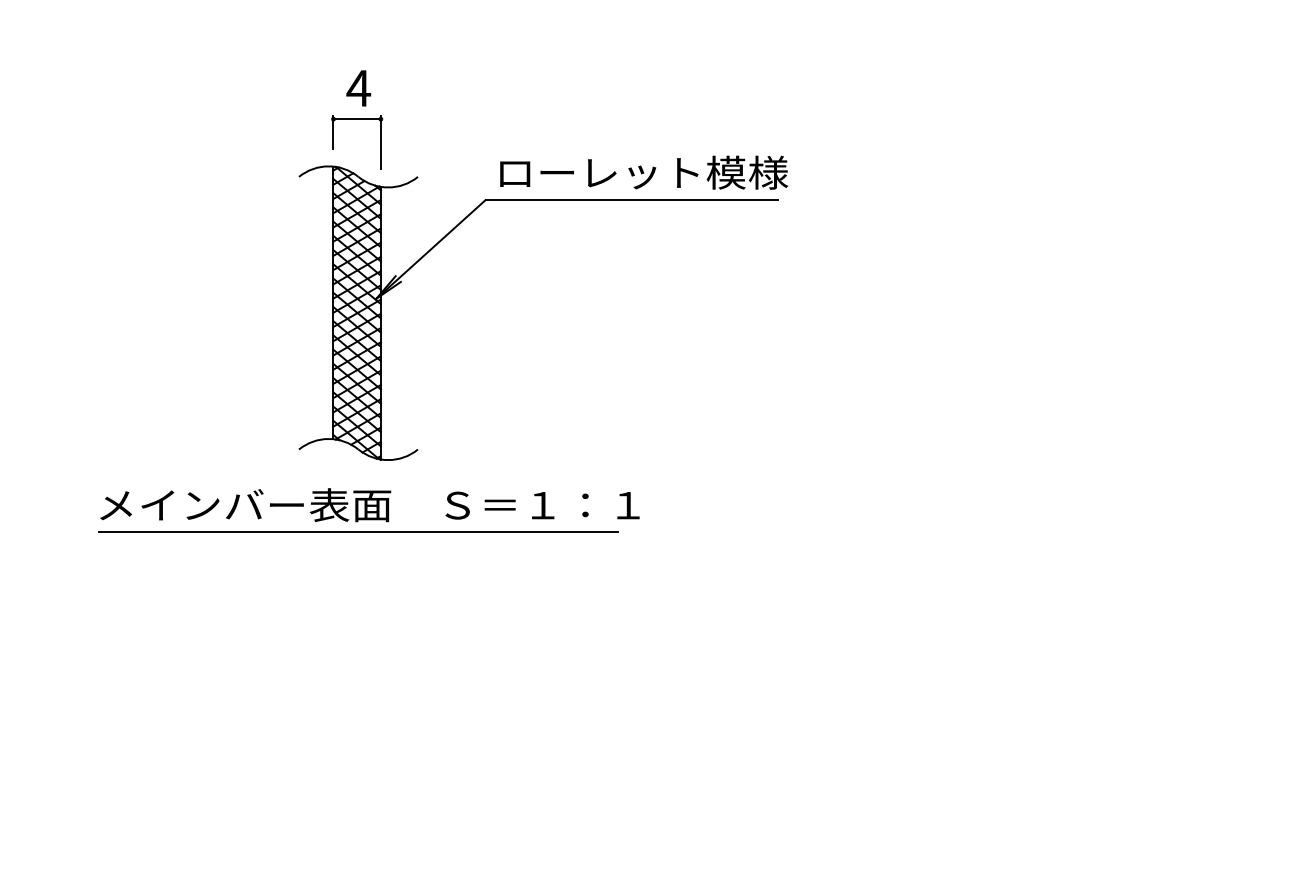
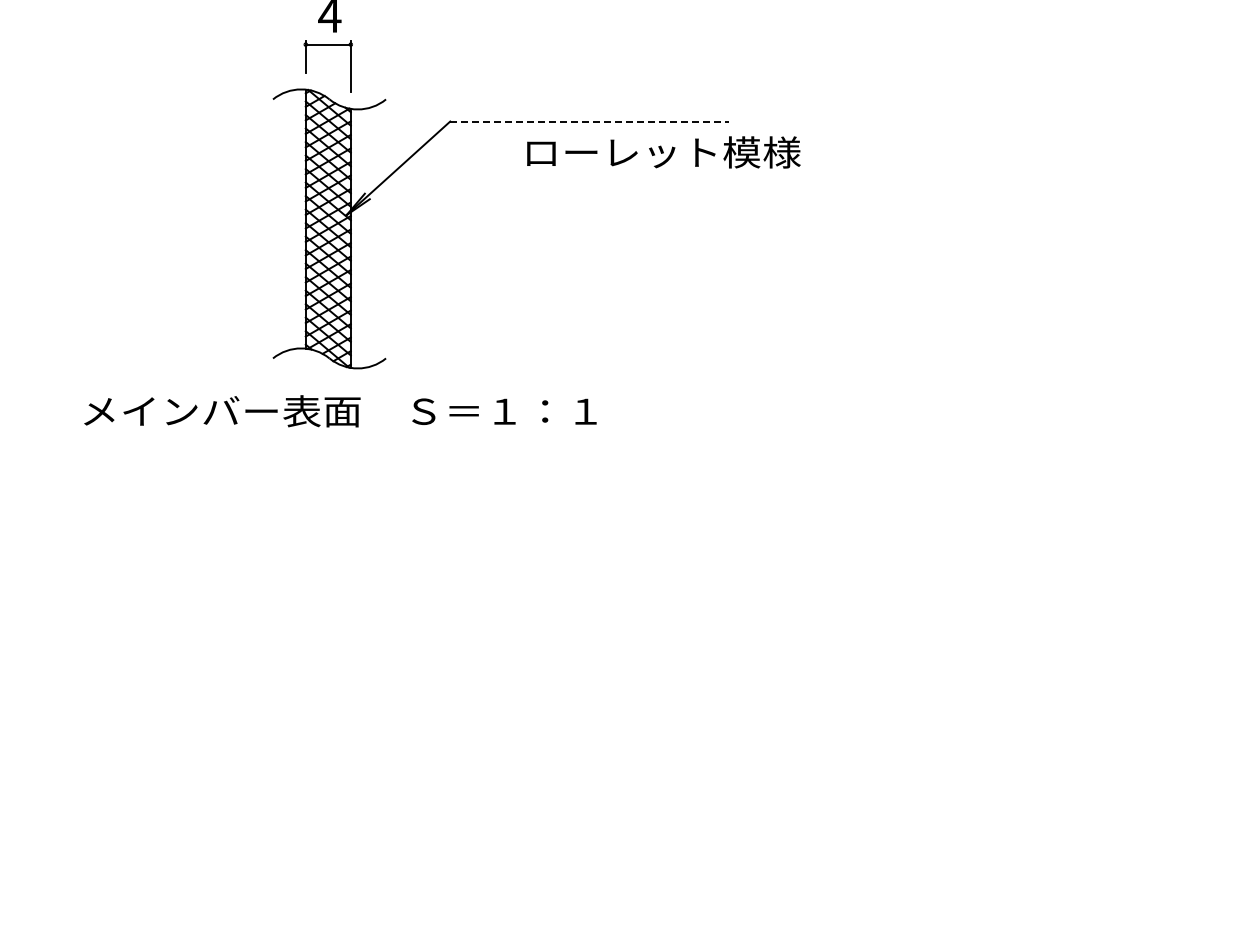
text: (643, 172) -> (663, 152), moved
line: (632, 200) -> (589, 121), solid -> dashed
line: (358, 531) -> (329, 436), removed

